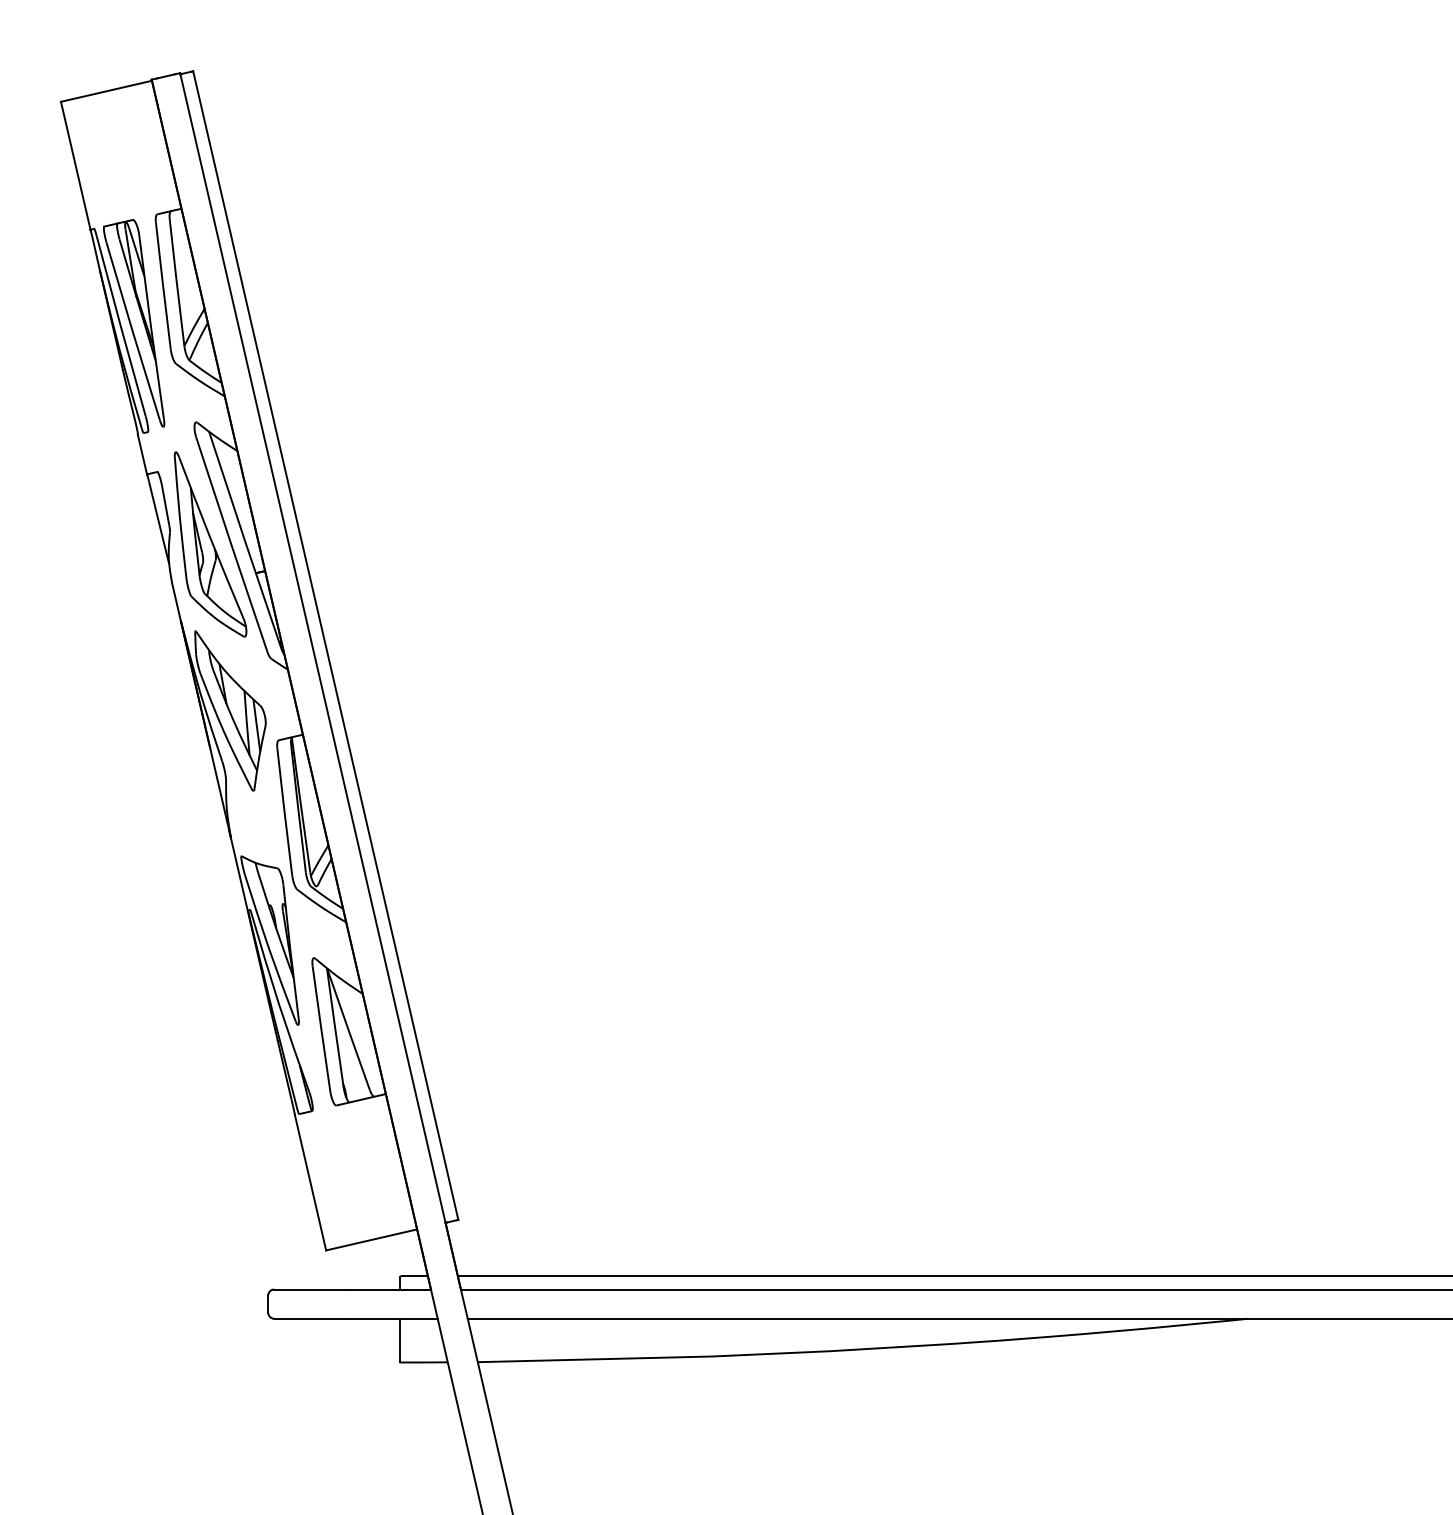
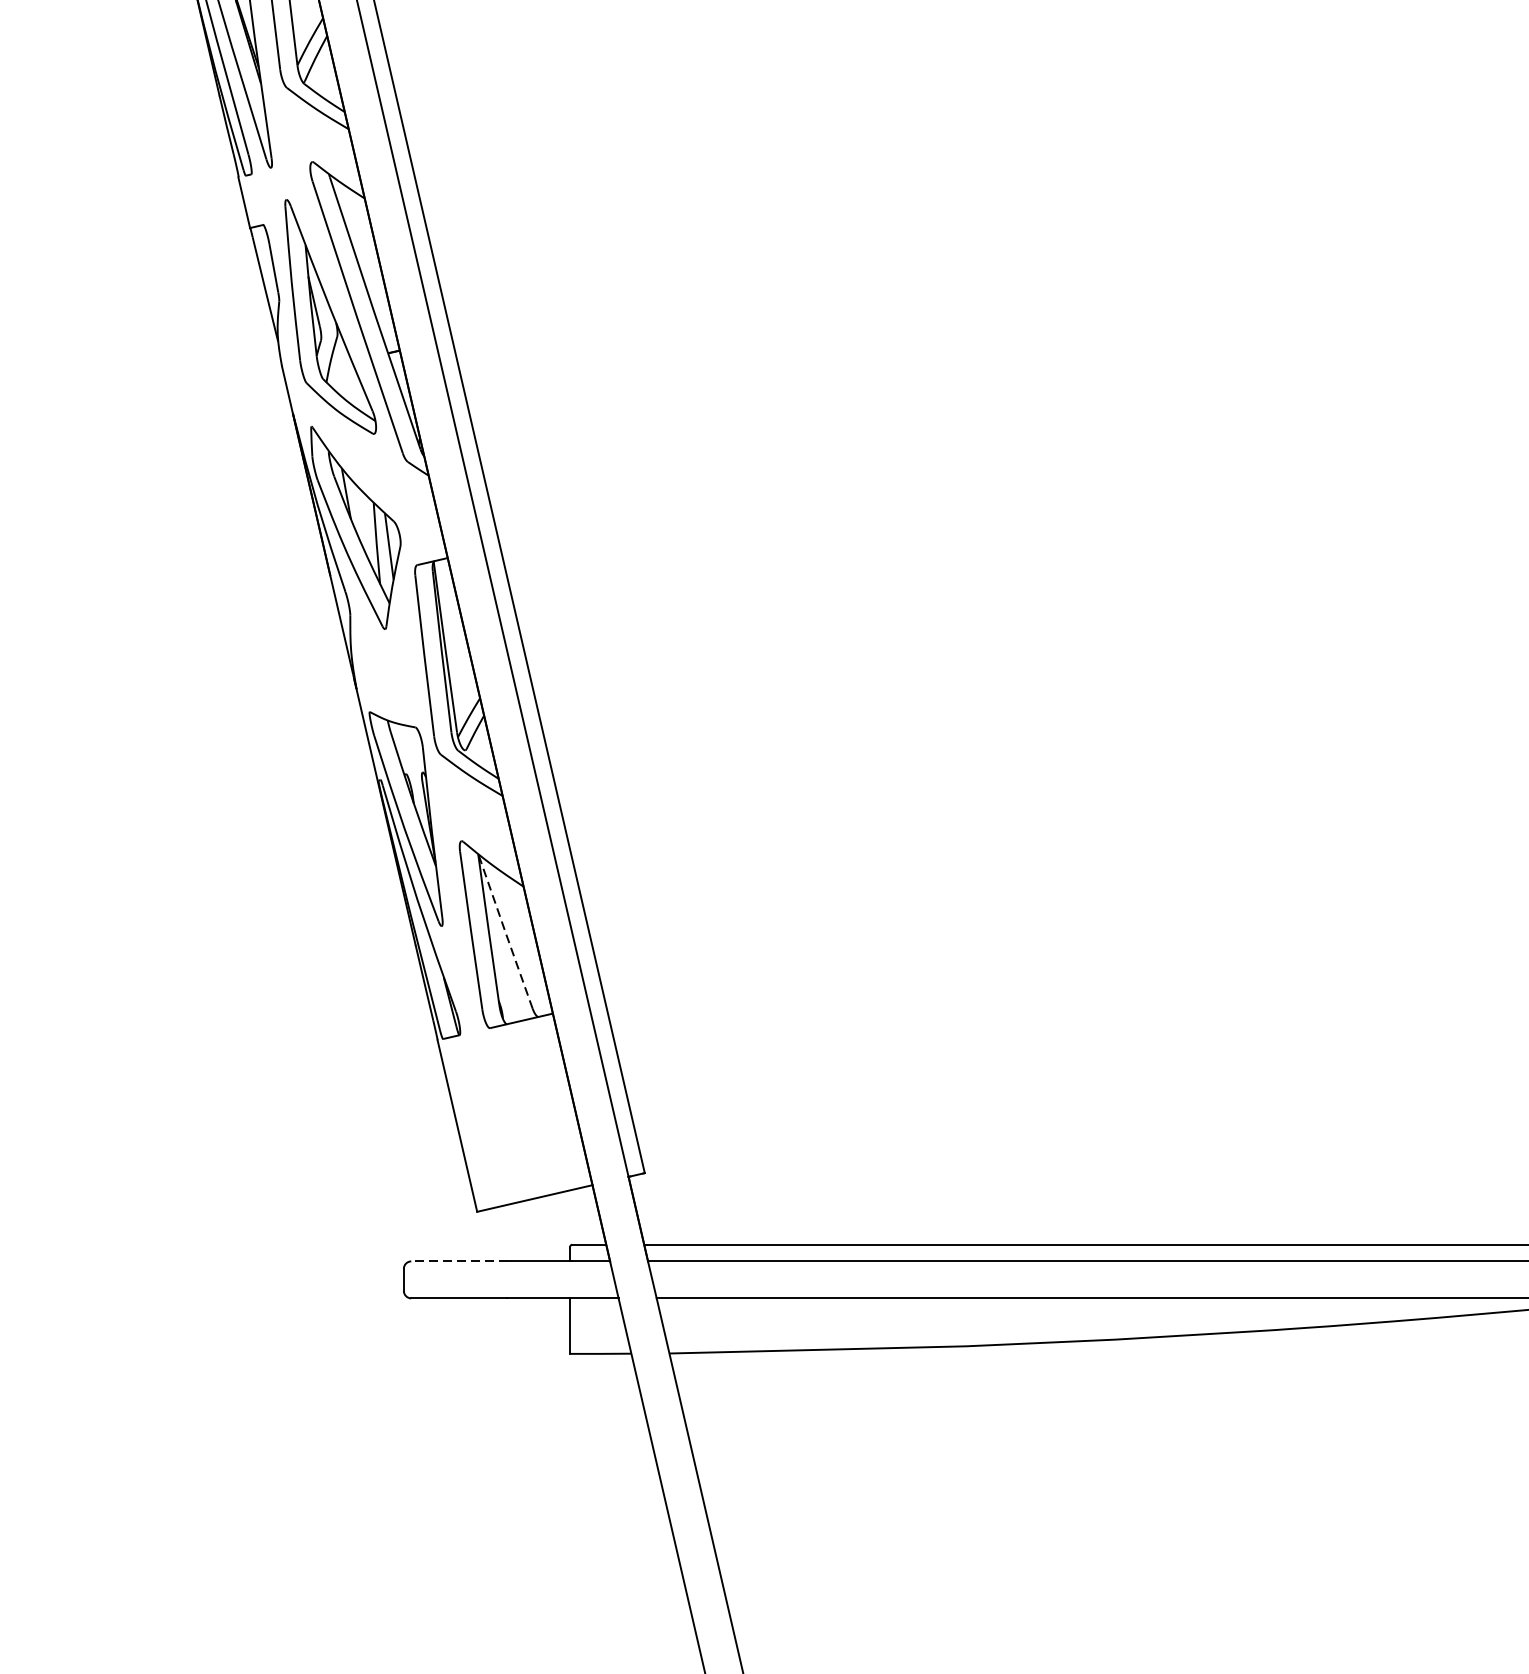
line: (348, 1030) -> (505, 933), solid -> dashed
line: (312, 1289) -> (459, 1261), solid -> dashed

